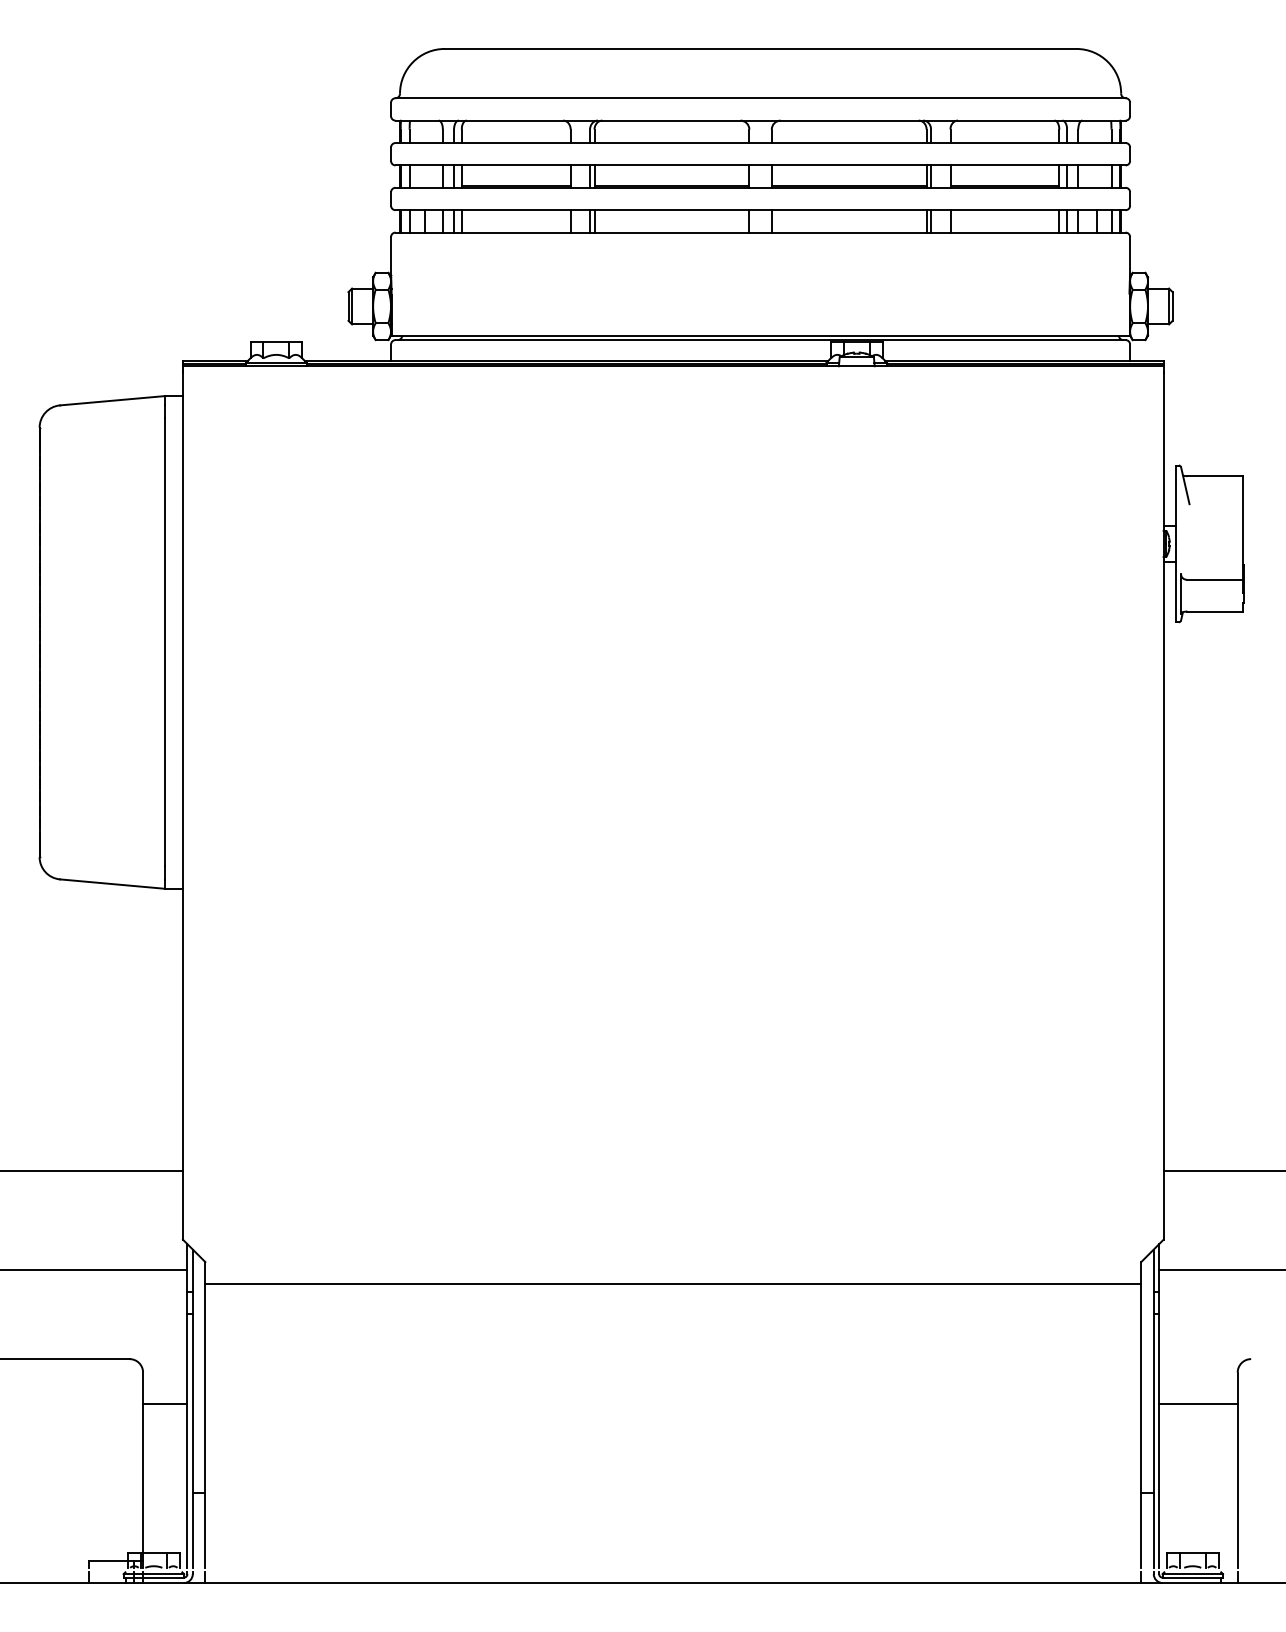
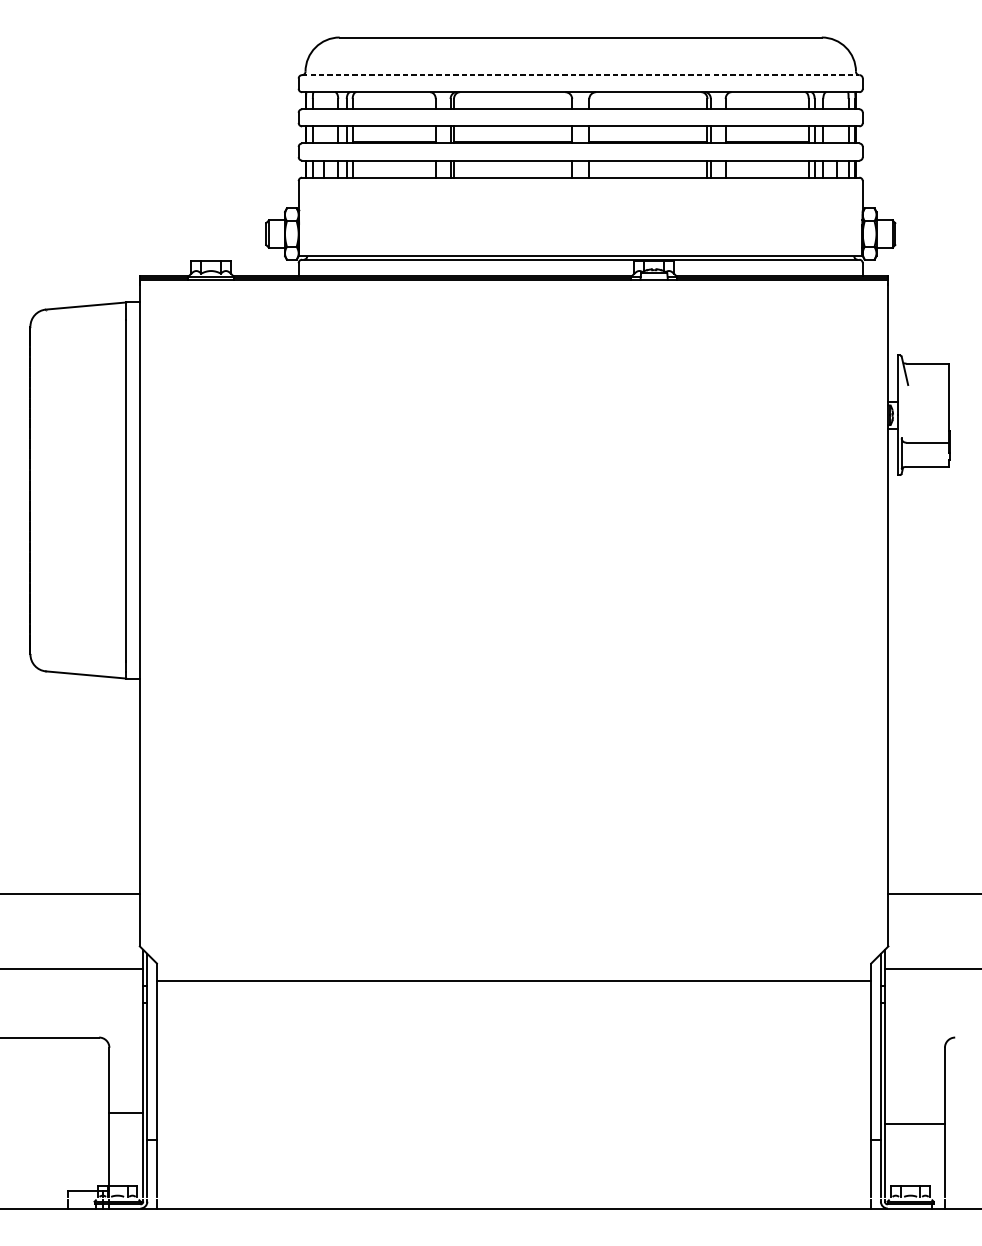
line: (761, 98) -> (581, 75), solid -> dashed
line: (165, 1403) -> (126, 1112), moved
line: (1198, 1403) -> (915, 1123), moved

